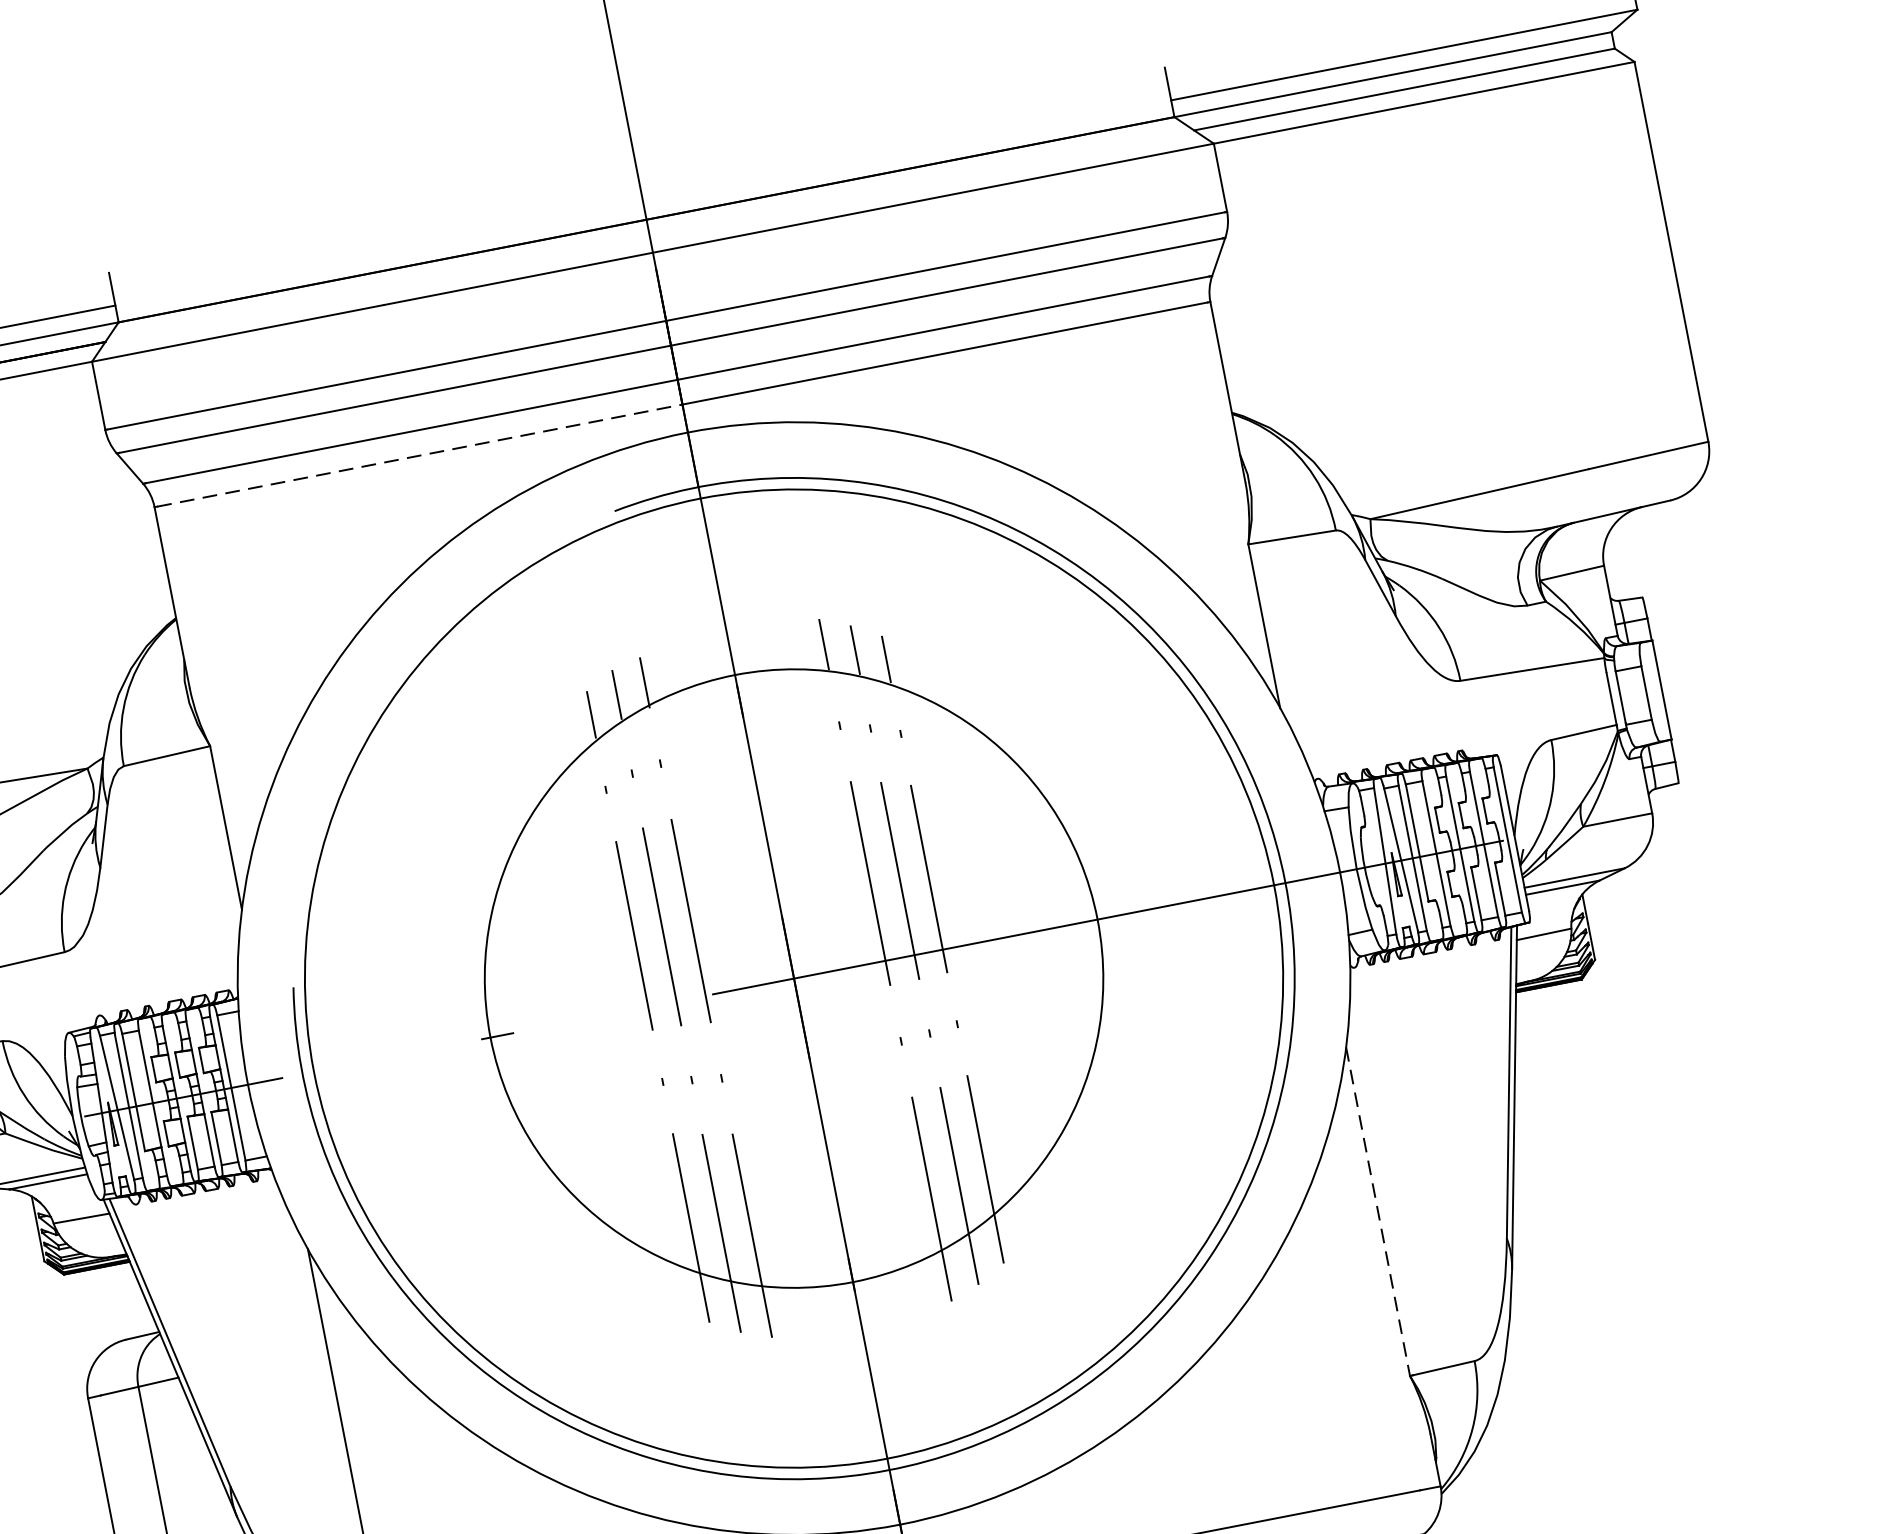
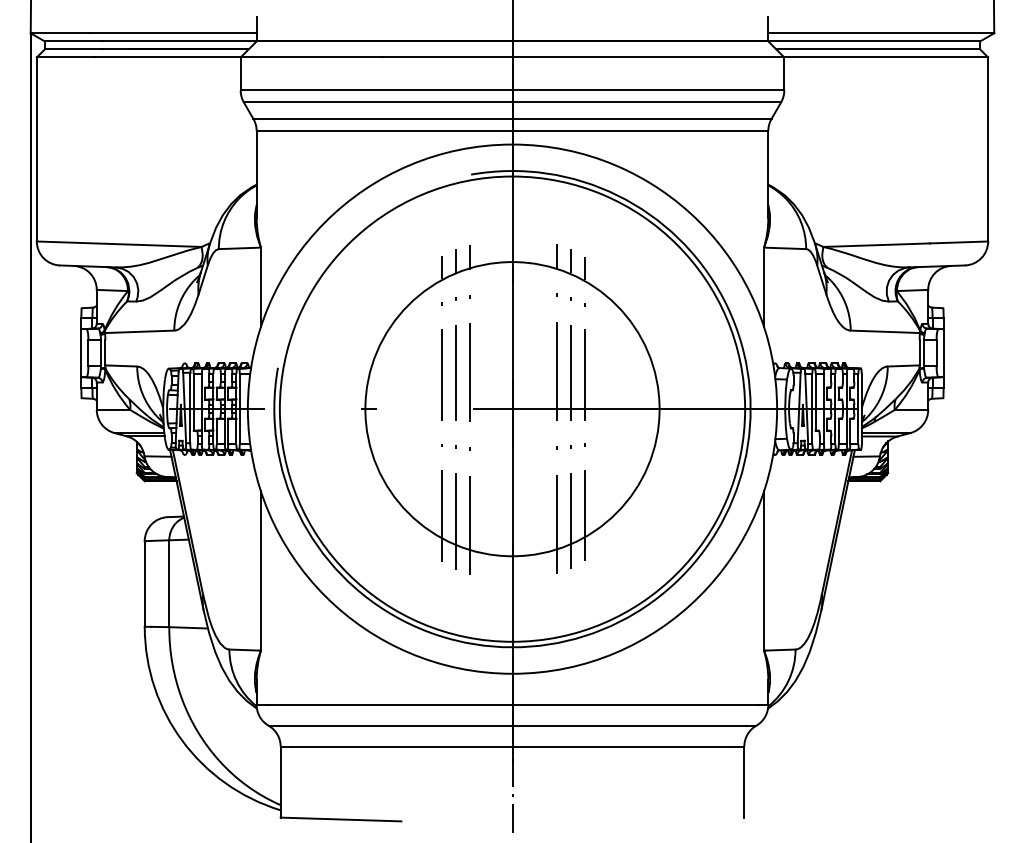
line: (420, 456) -> (385, 131), dashed -> solid
line: (1378, 1210) -> (764, 570), dashed -> solid

